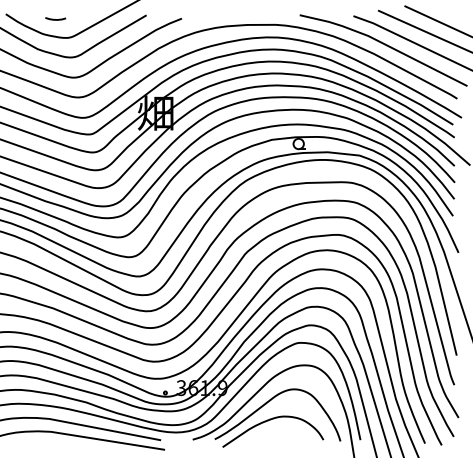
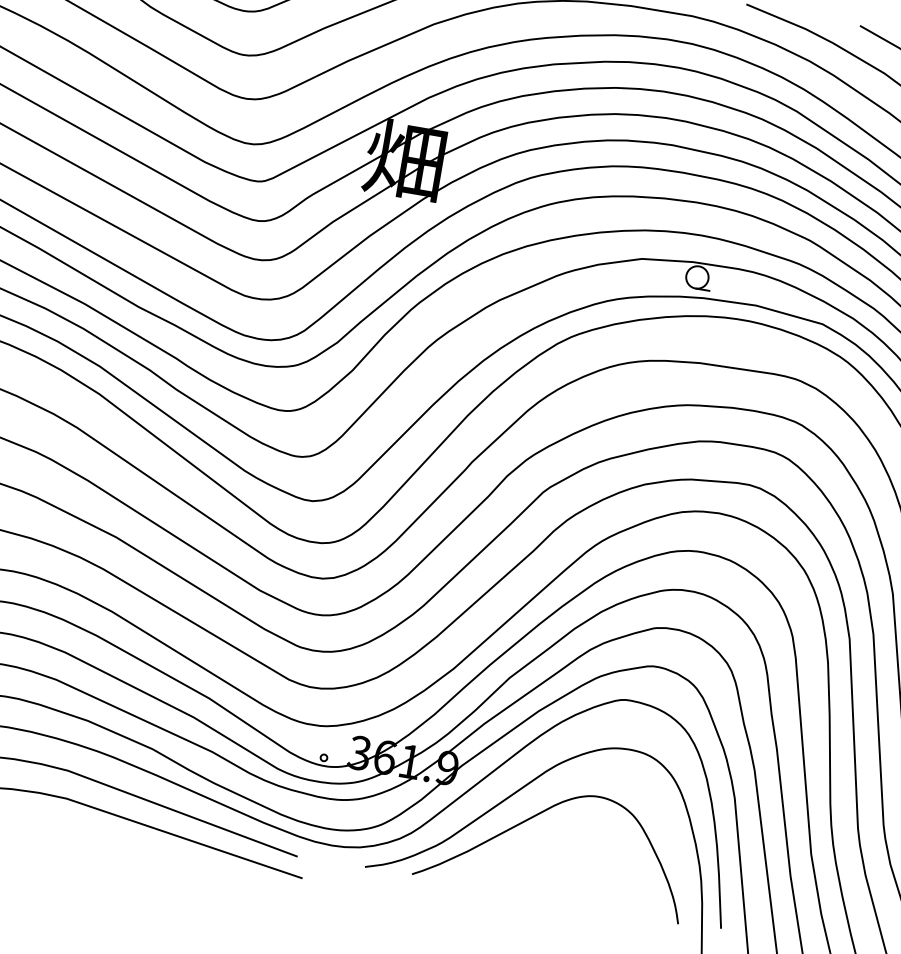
curve: (271, 420) -> (539, 854), removed

